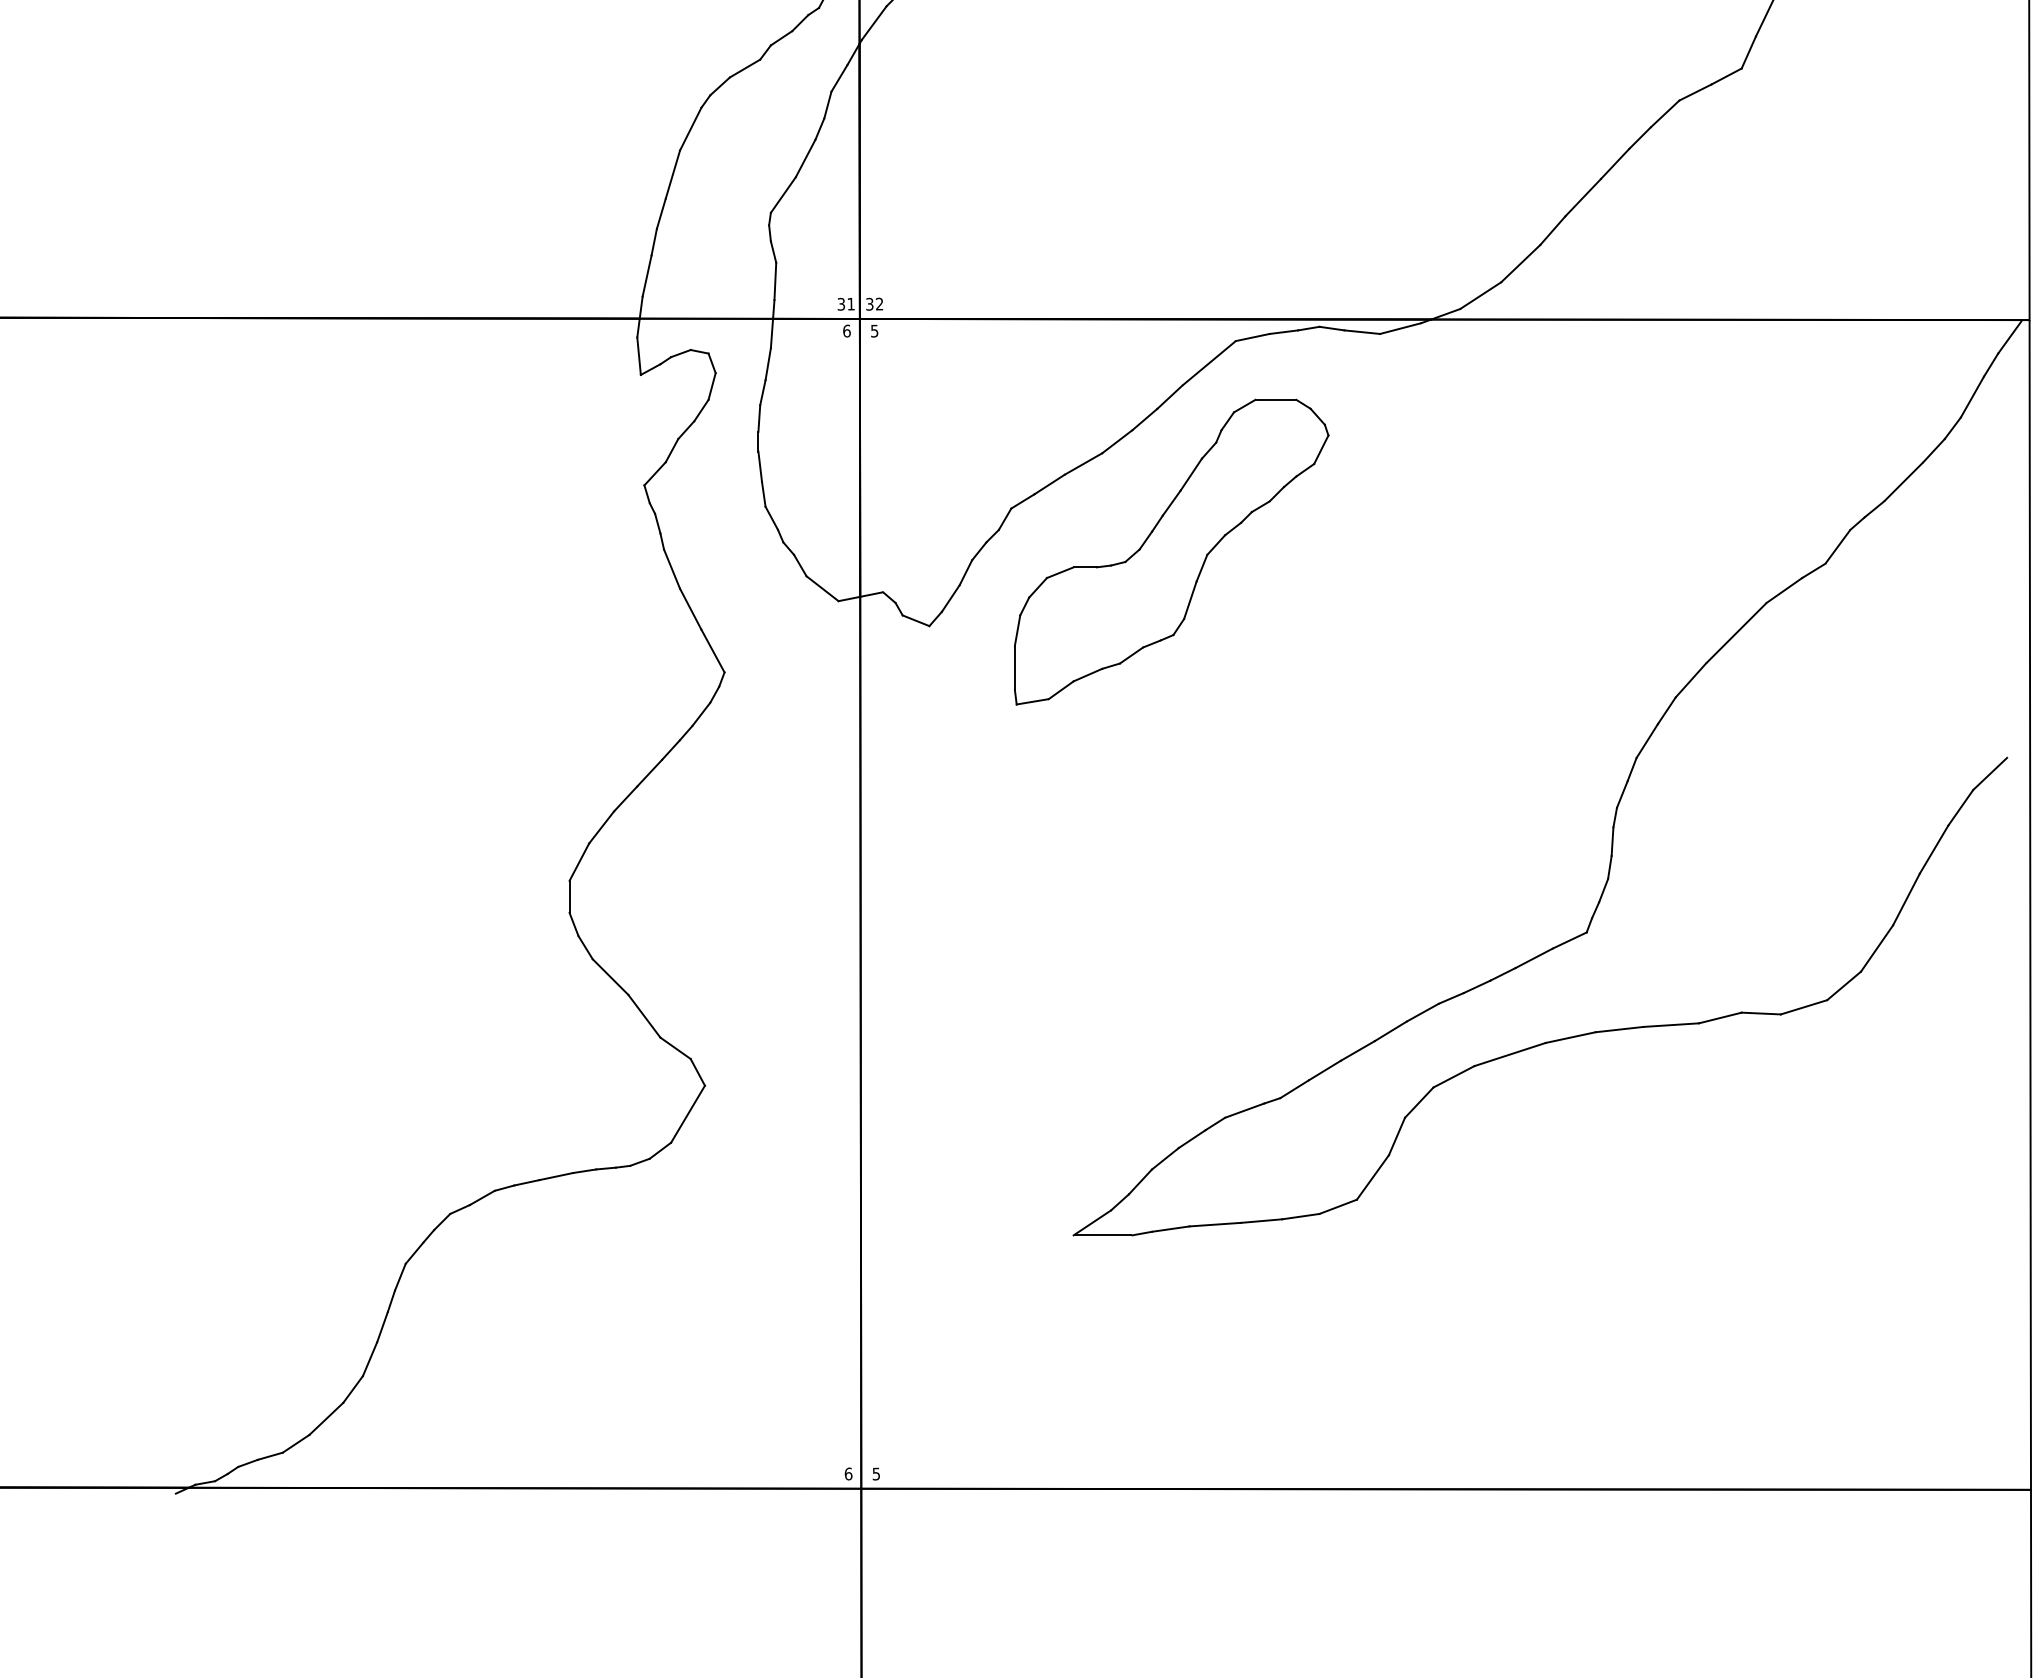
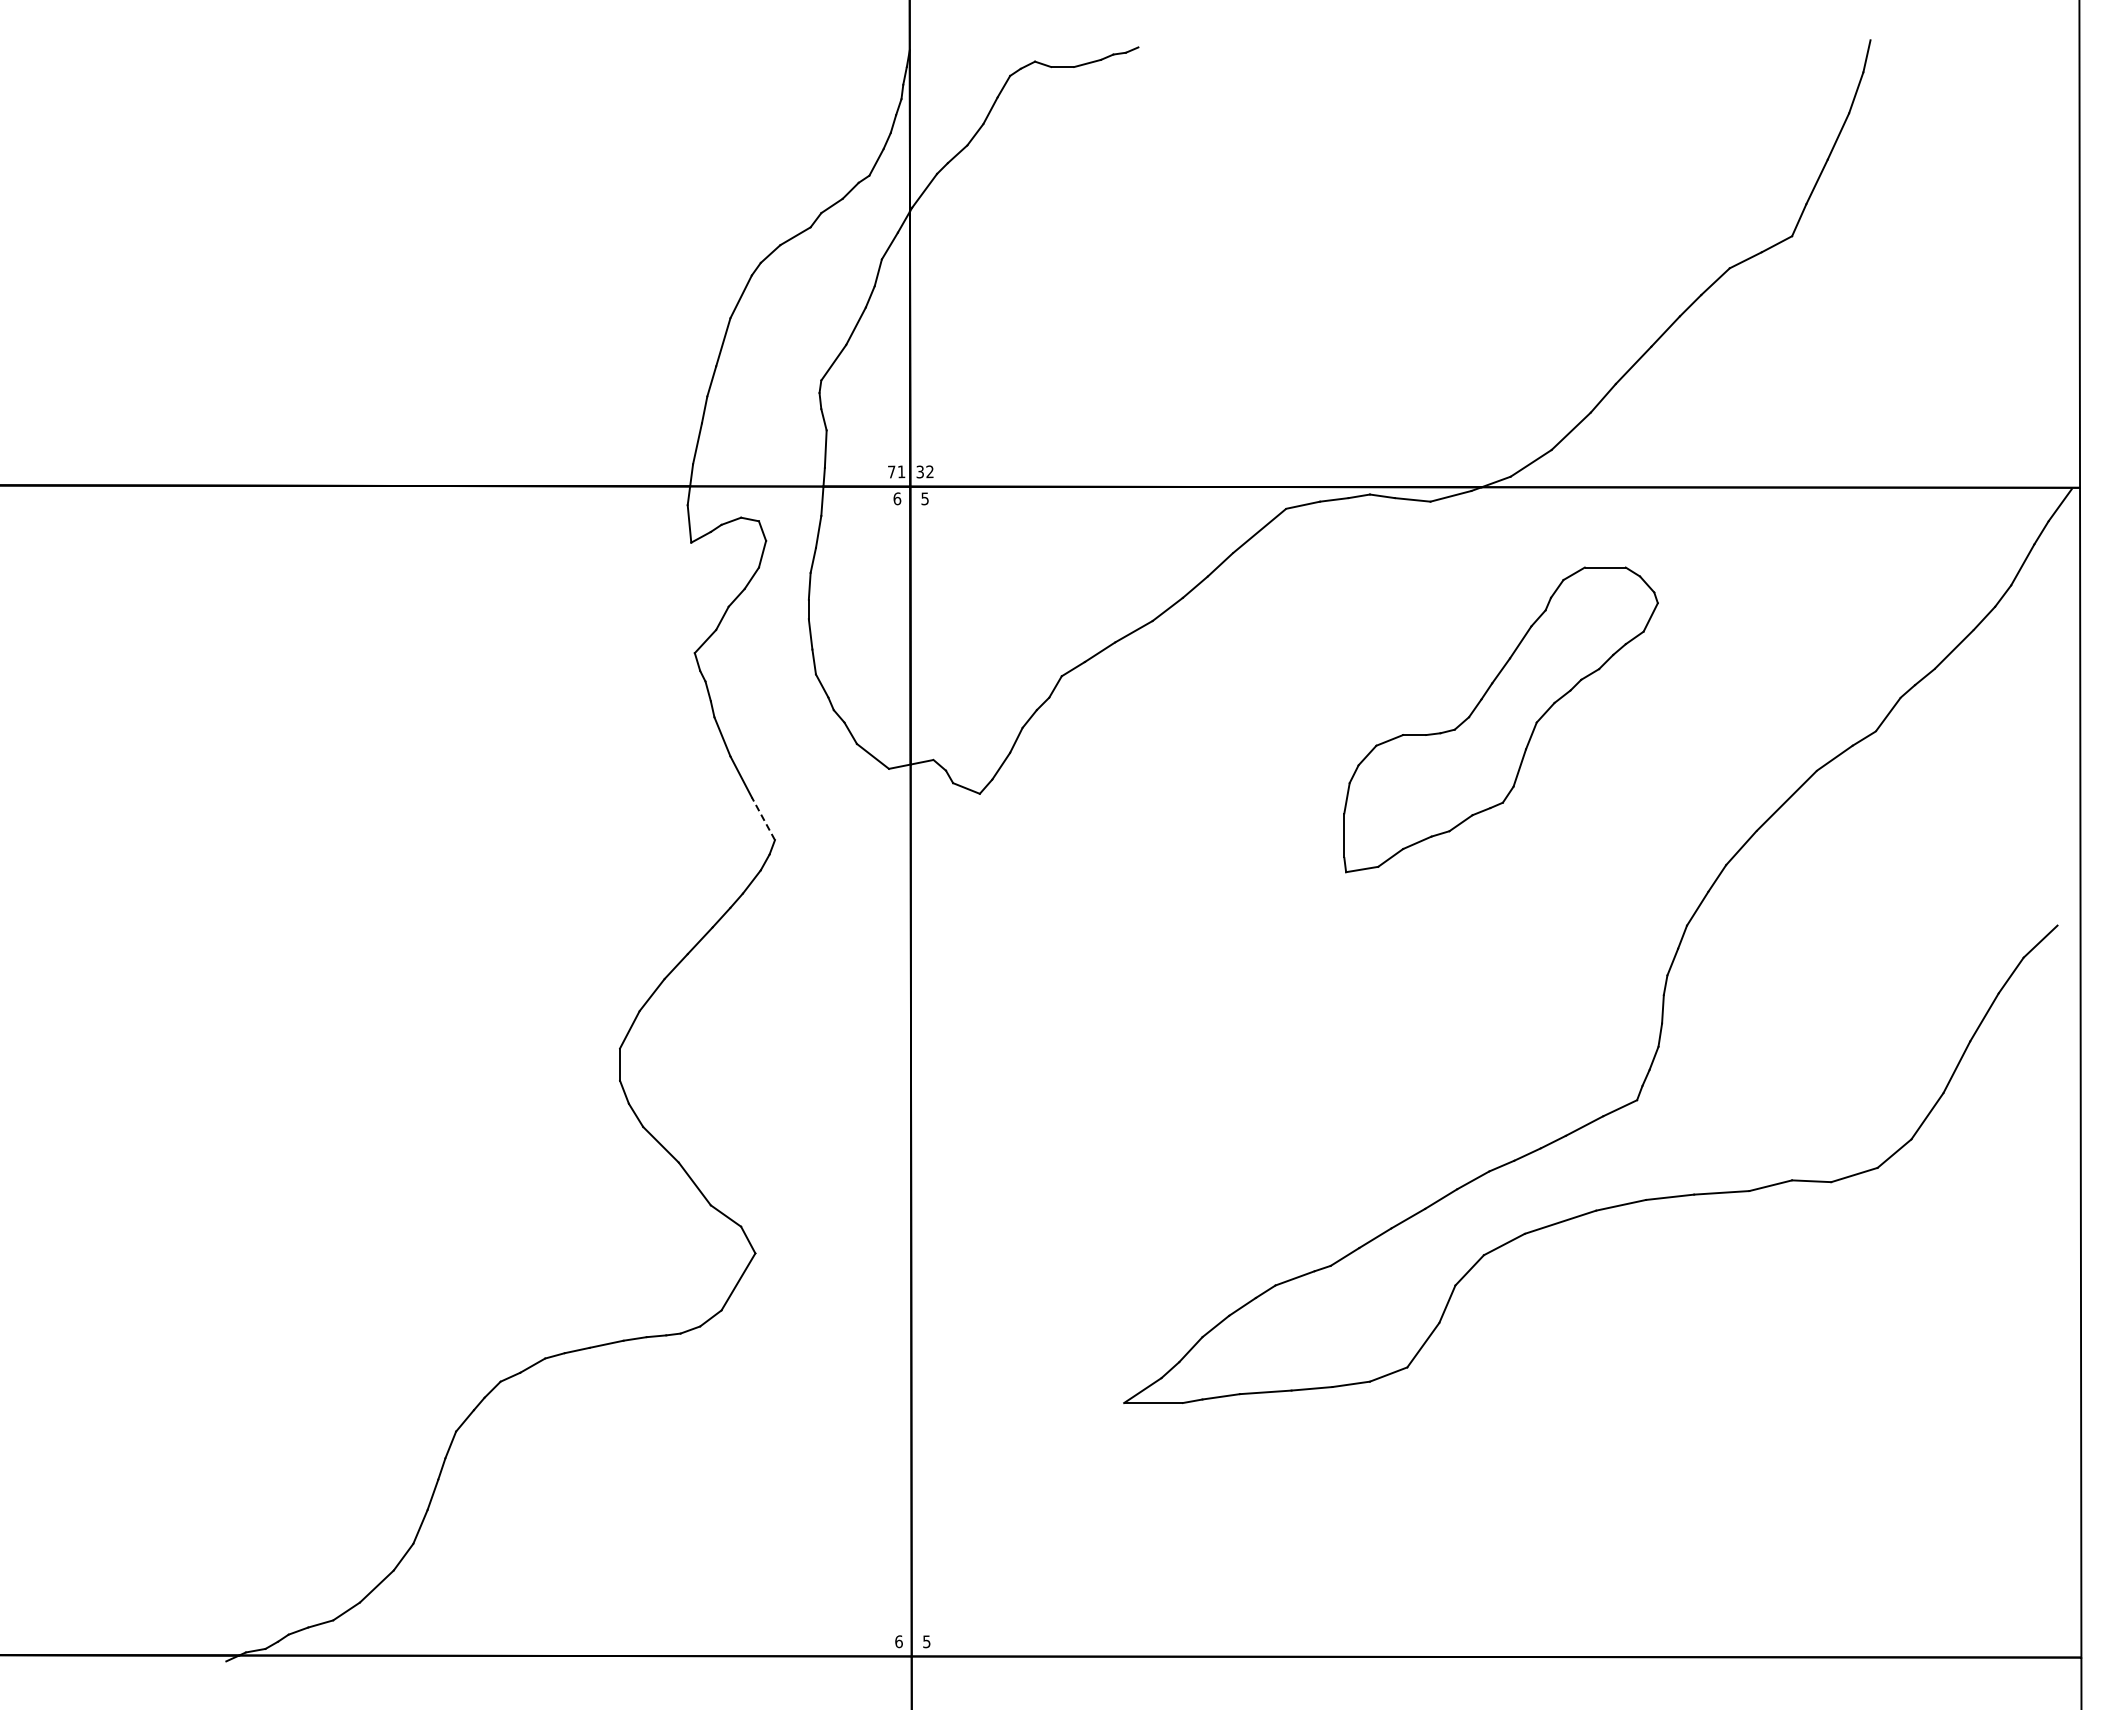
text: (841, 303) -> (891, 471), 31 -> 71
part: (1171, 551) -> (1500, 719), moved
line: (713, 650) -> (763, 818), solid -> dashed

